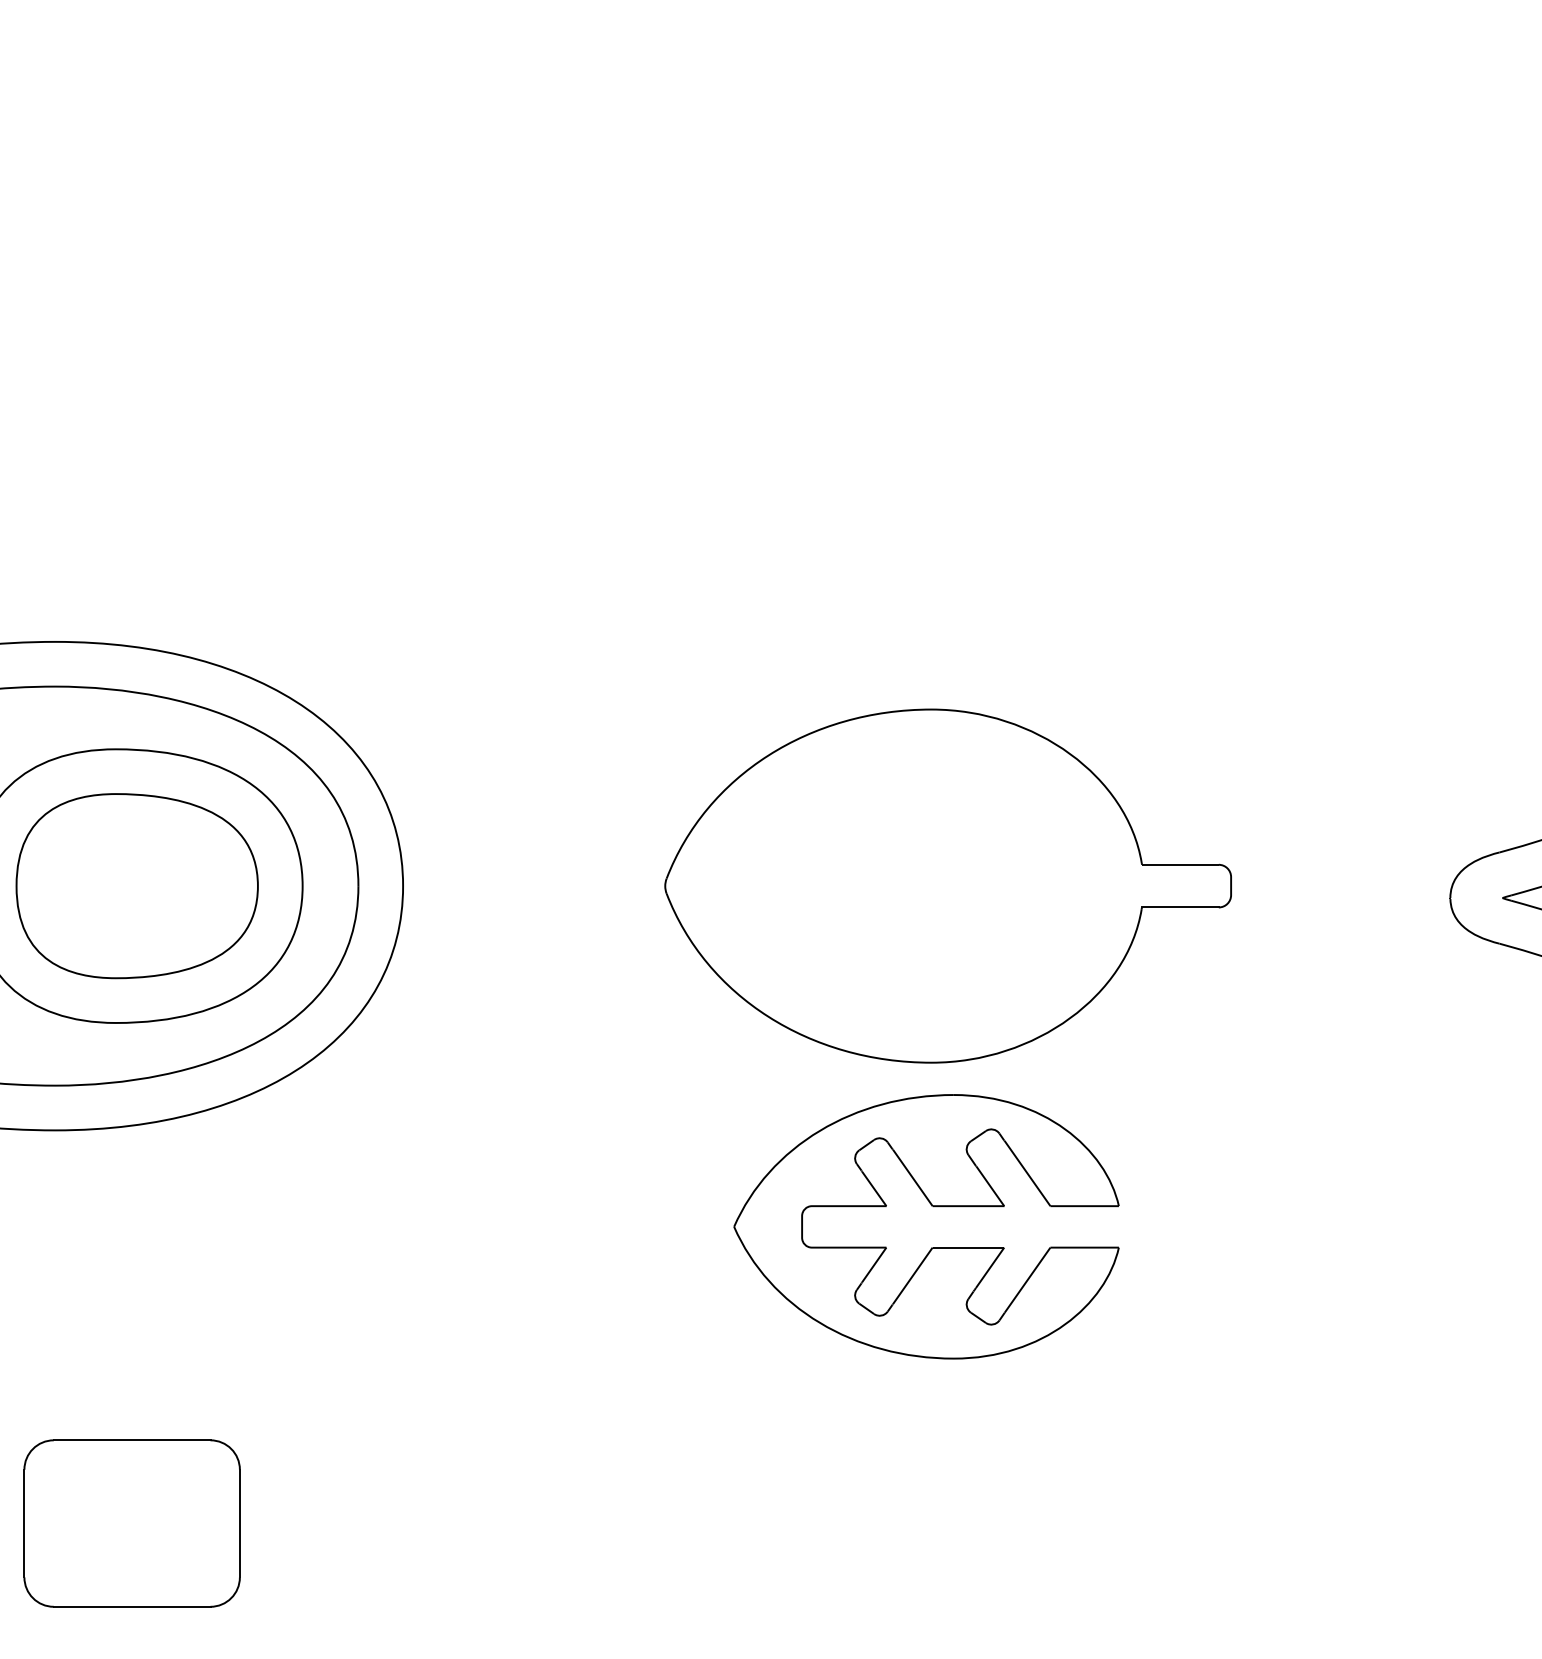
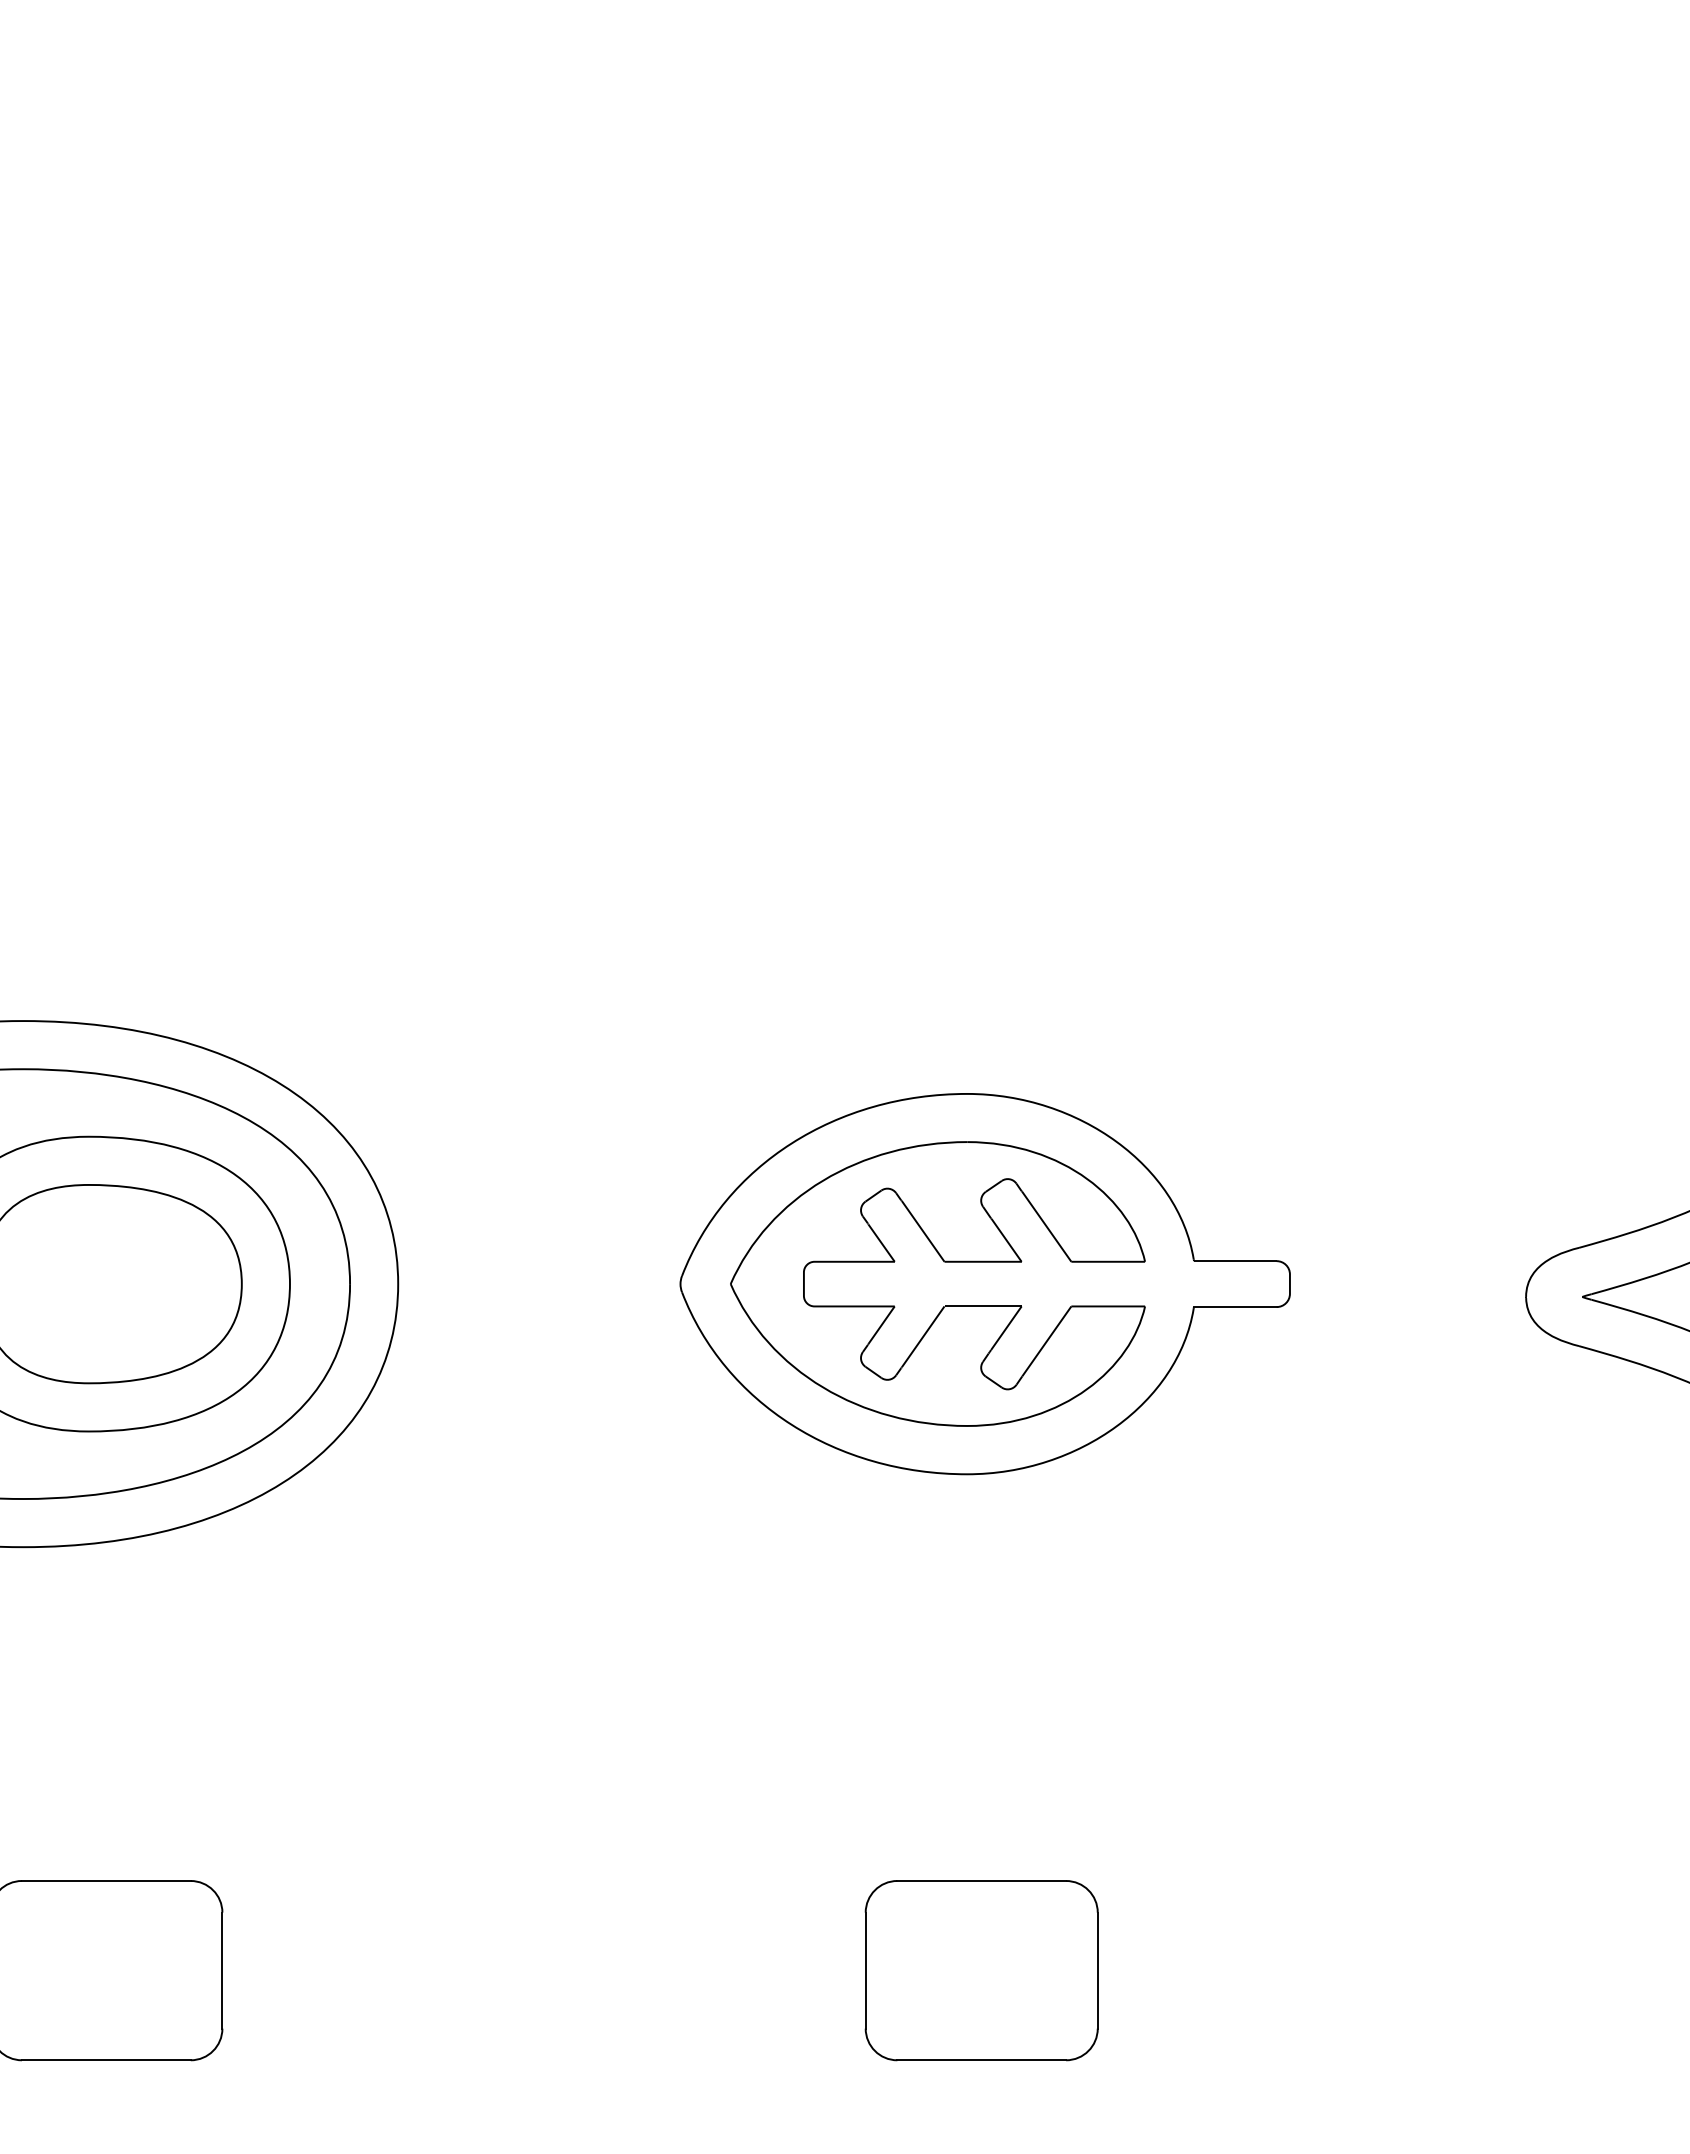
part: (932, 1206) -> (944, 1262), moved
part: (944, 1523) -> (981, 1970), added

